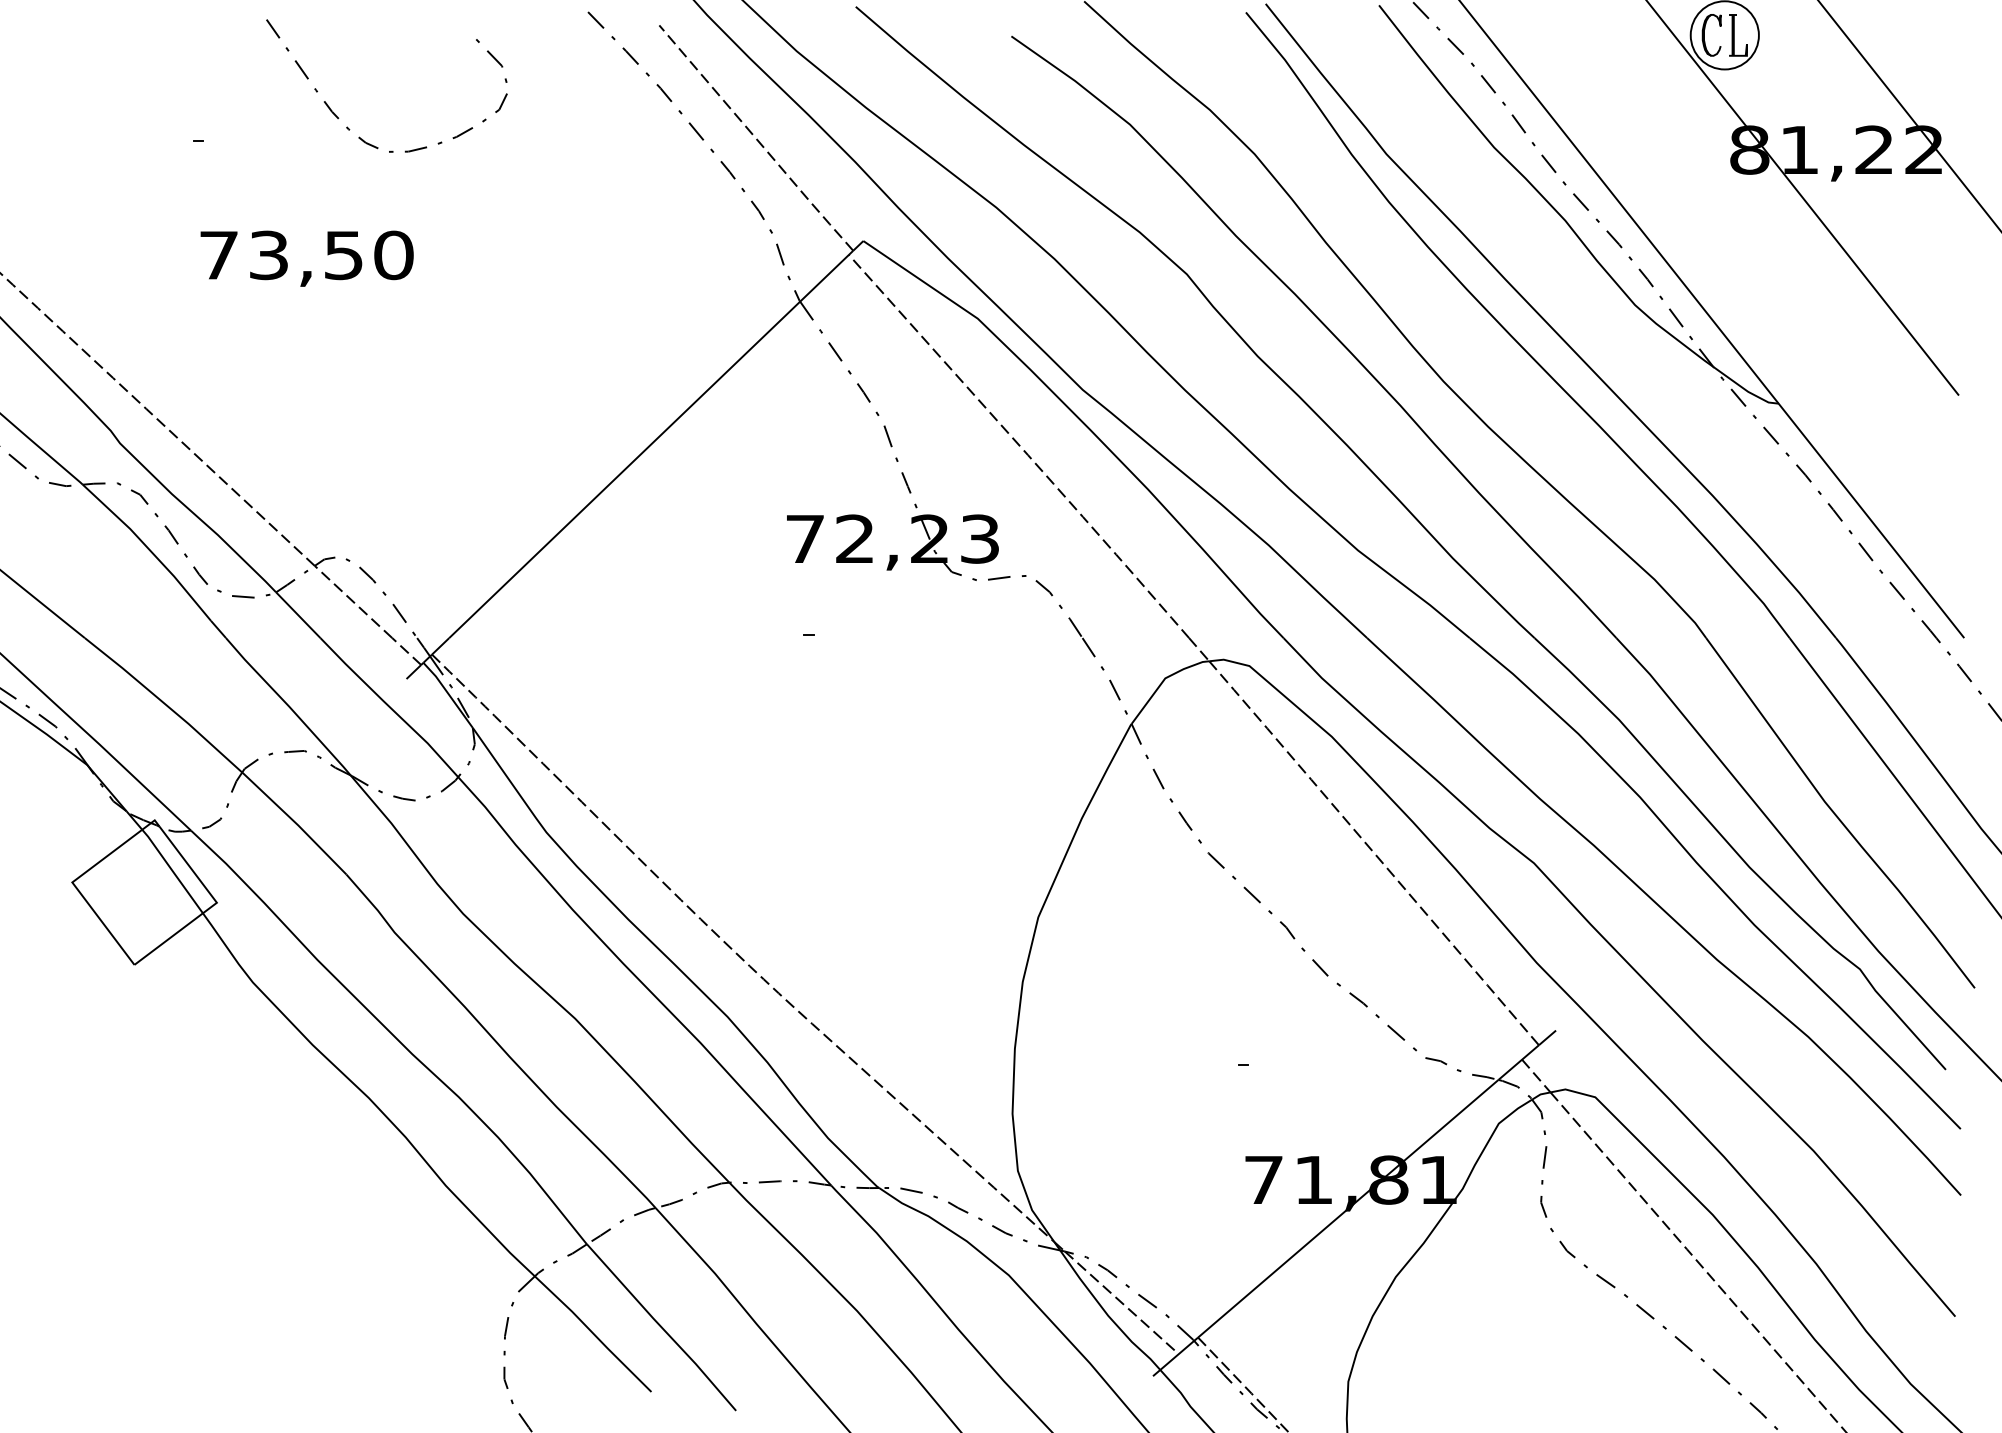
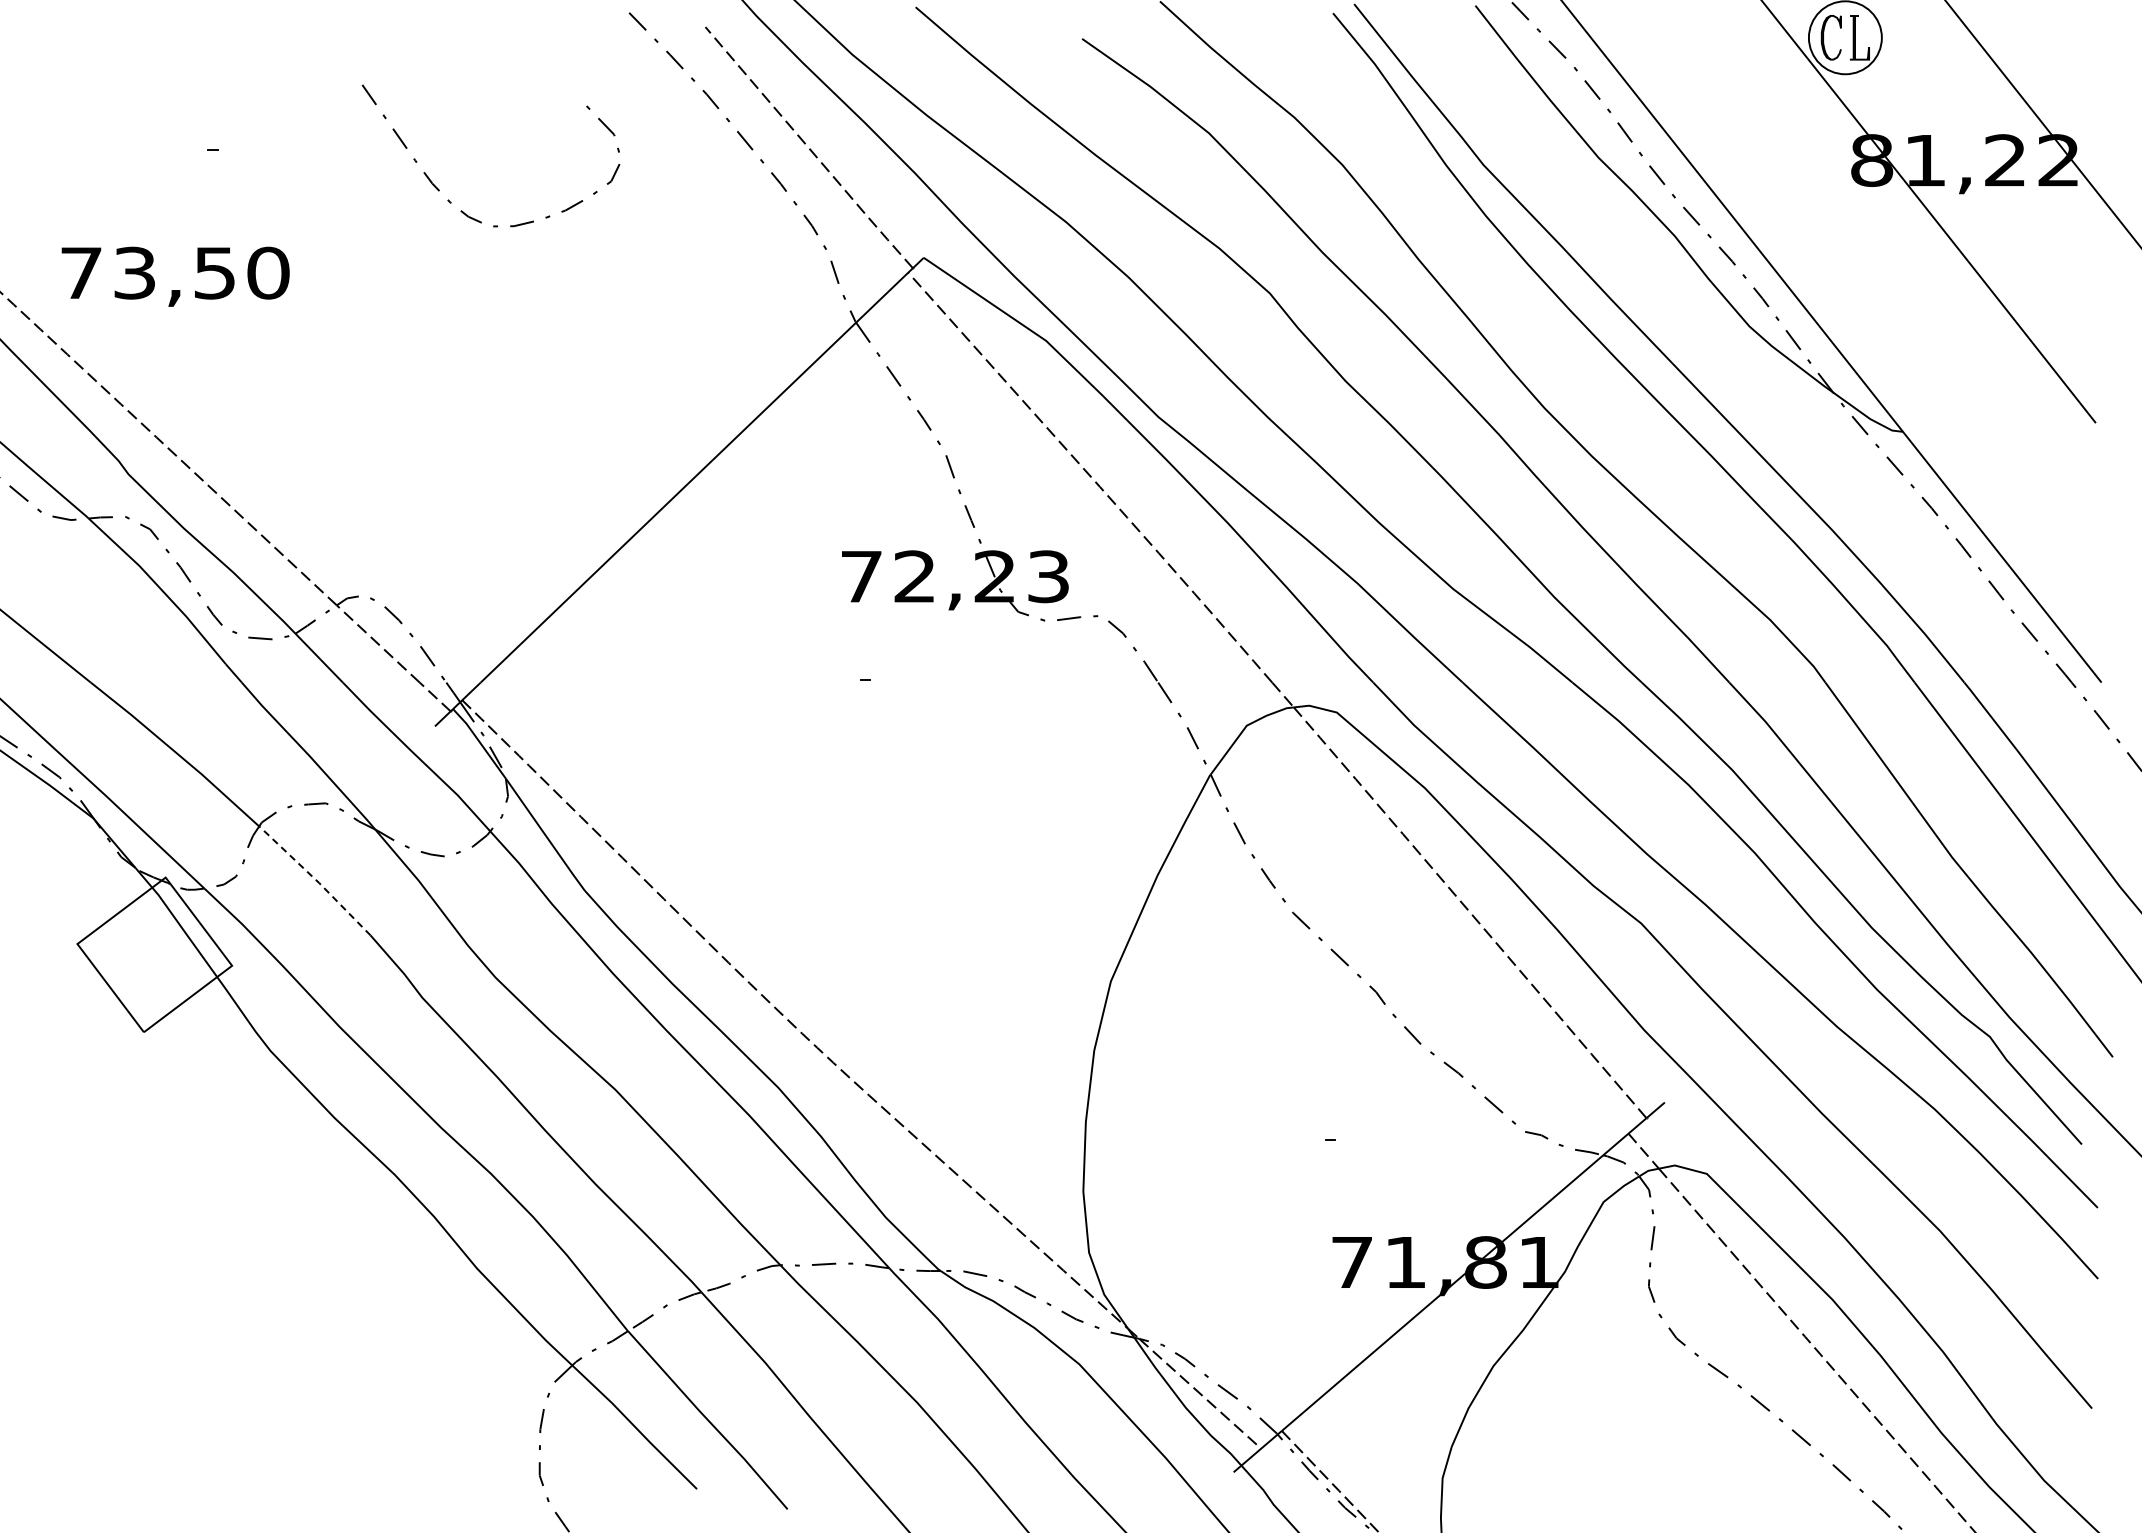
curve: (347, 126) -> (448, 199), moved
text: (306, 258) -> (175, 276), moved
line: (294, 822) -> (315, 879), solid -> dashed

